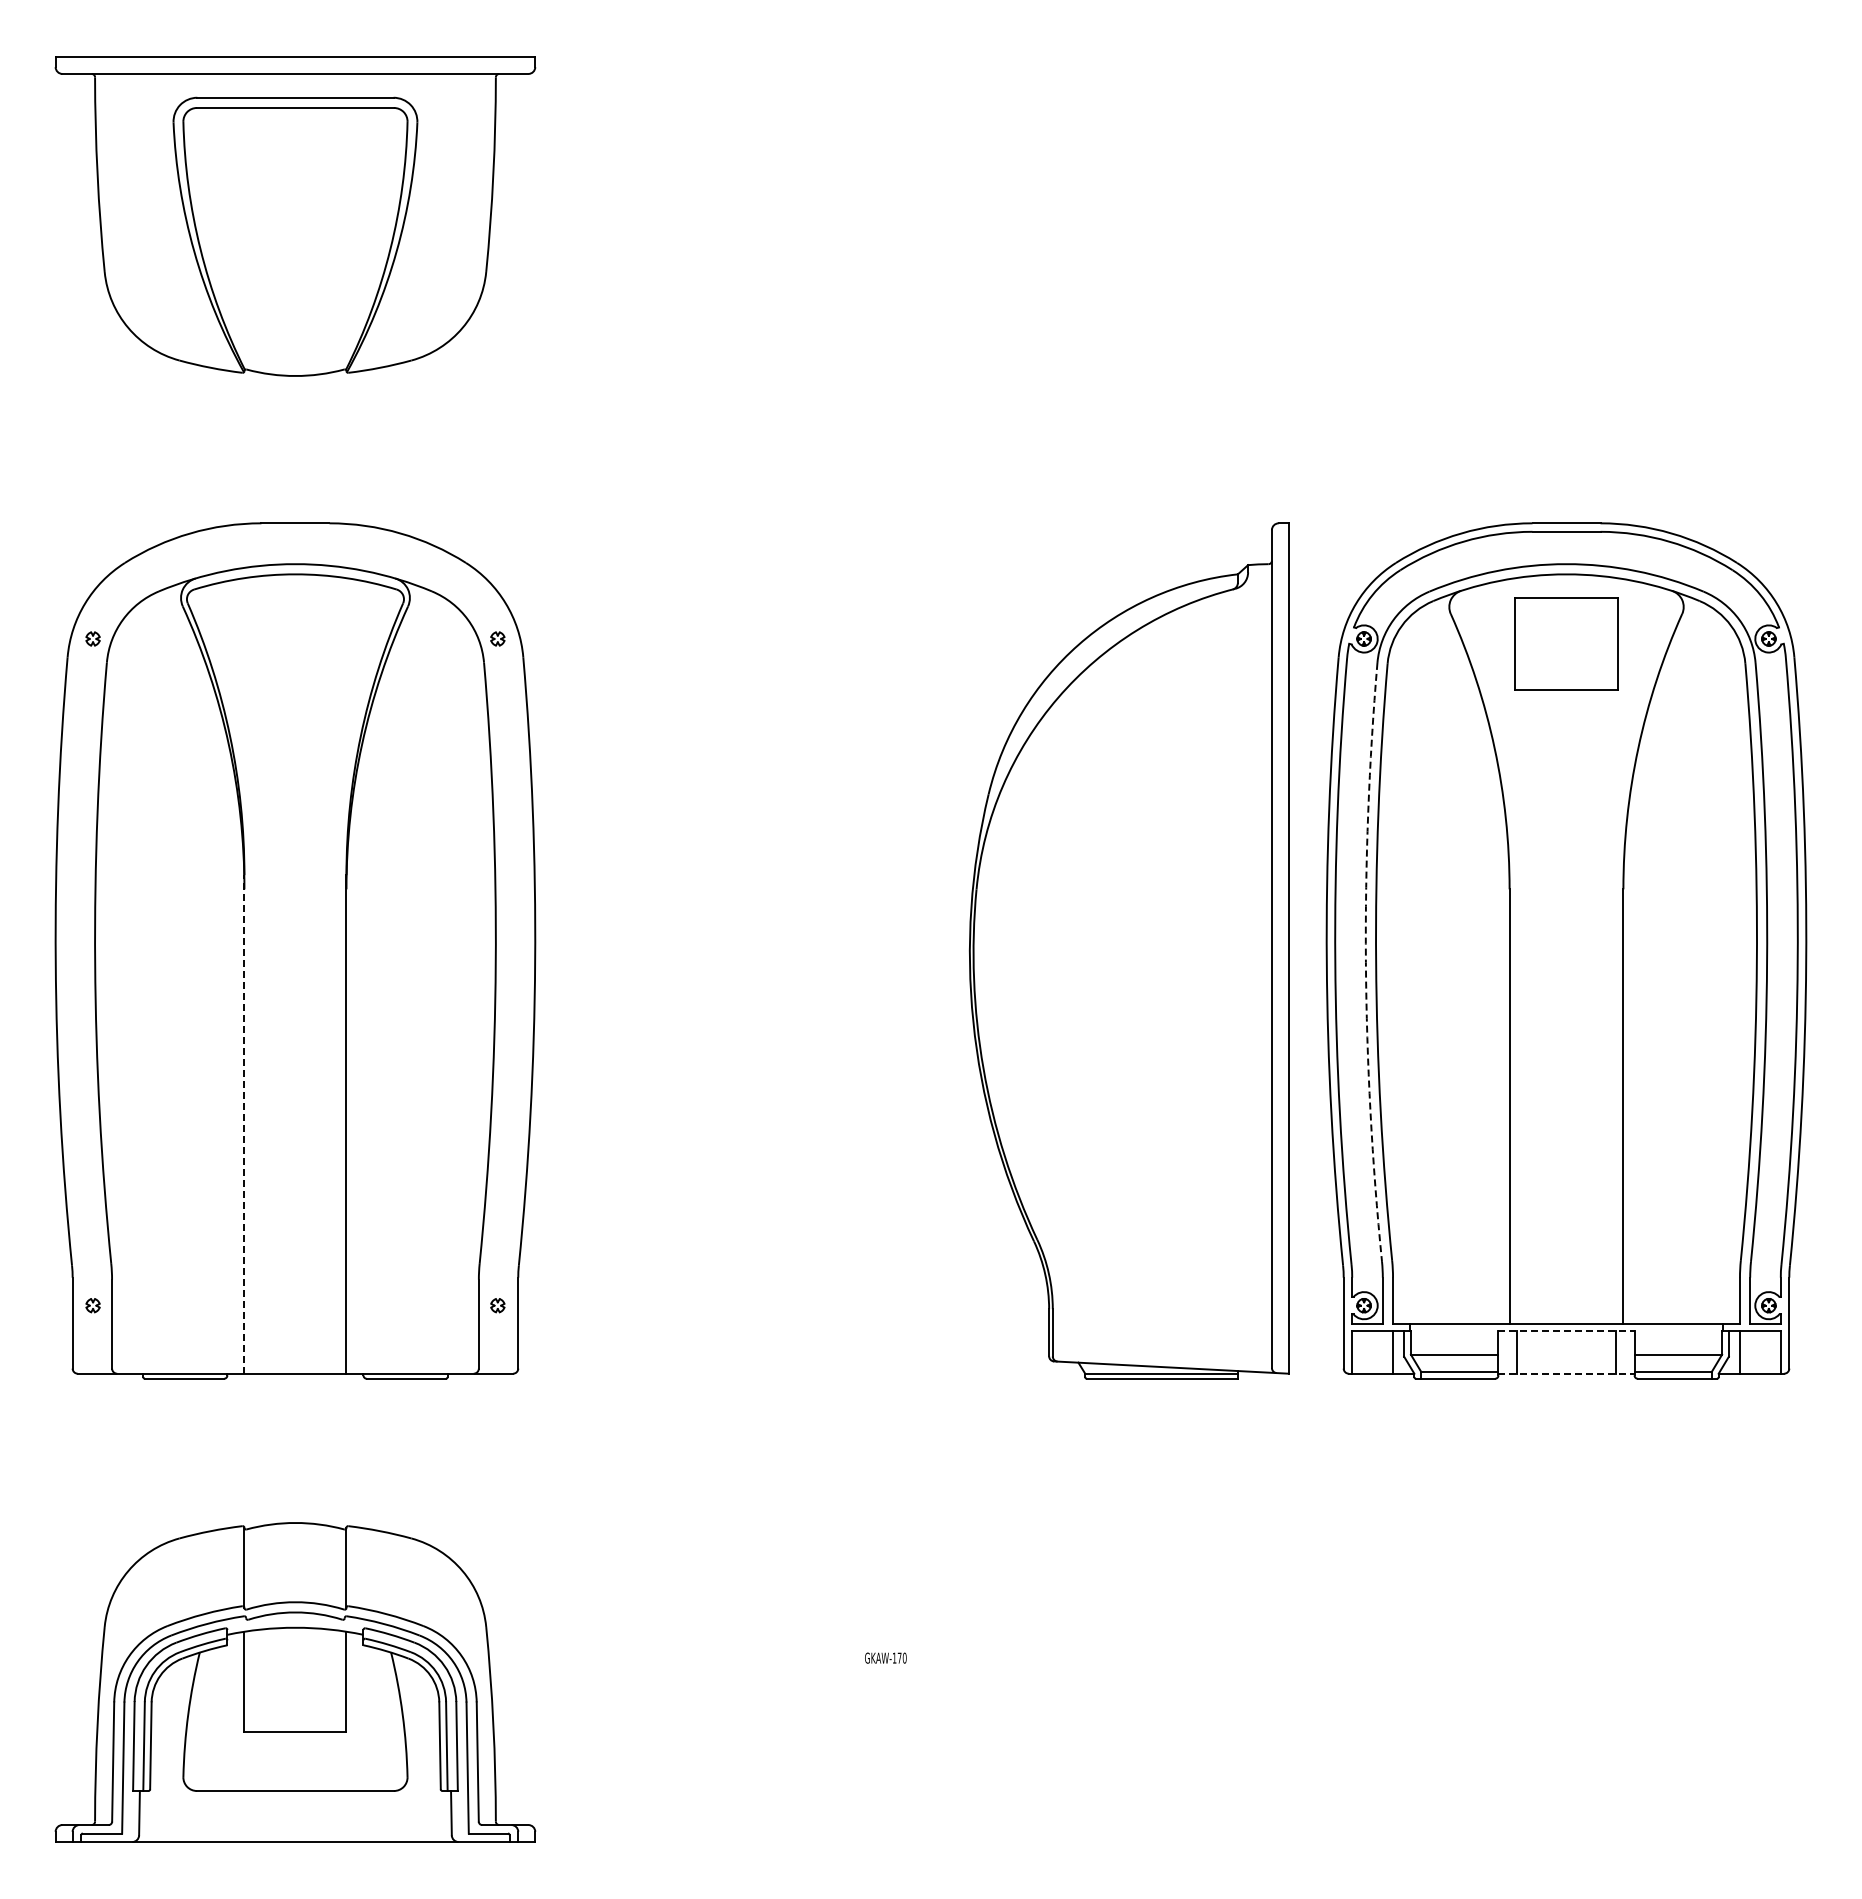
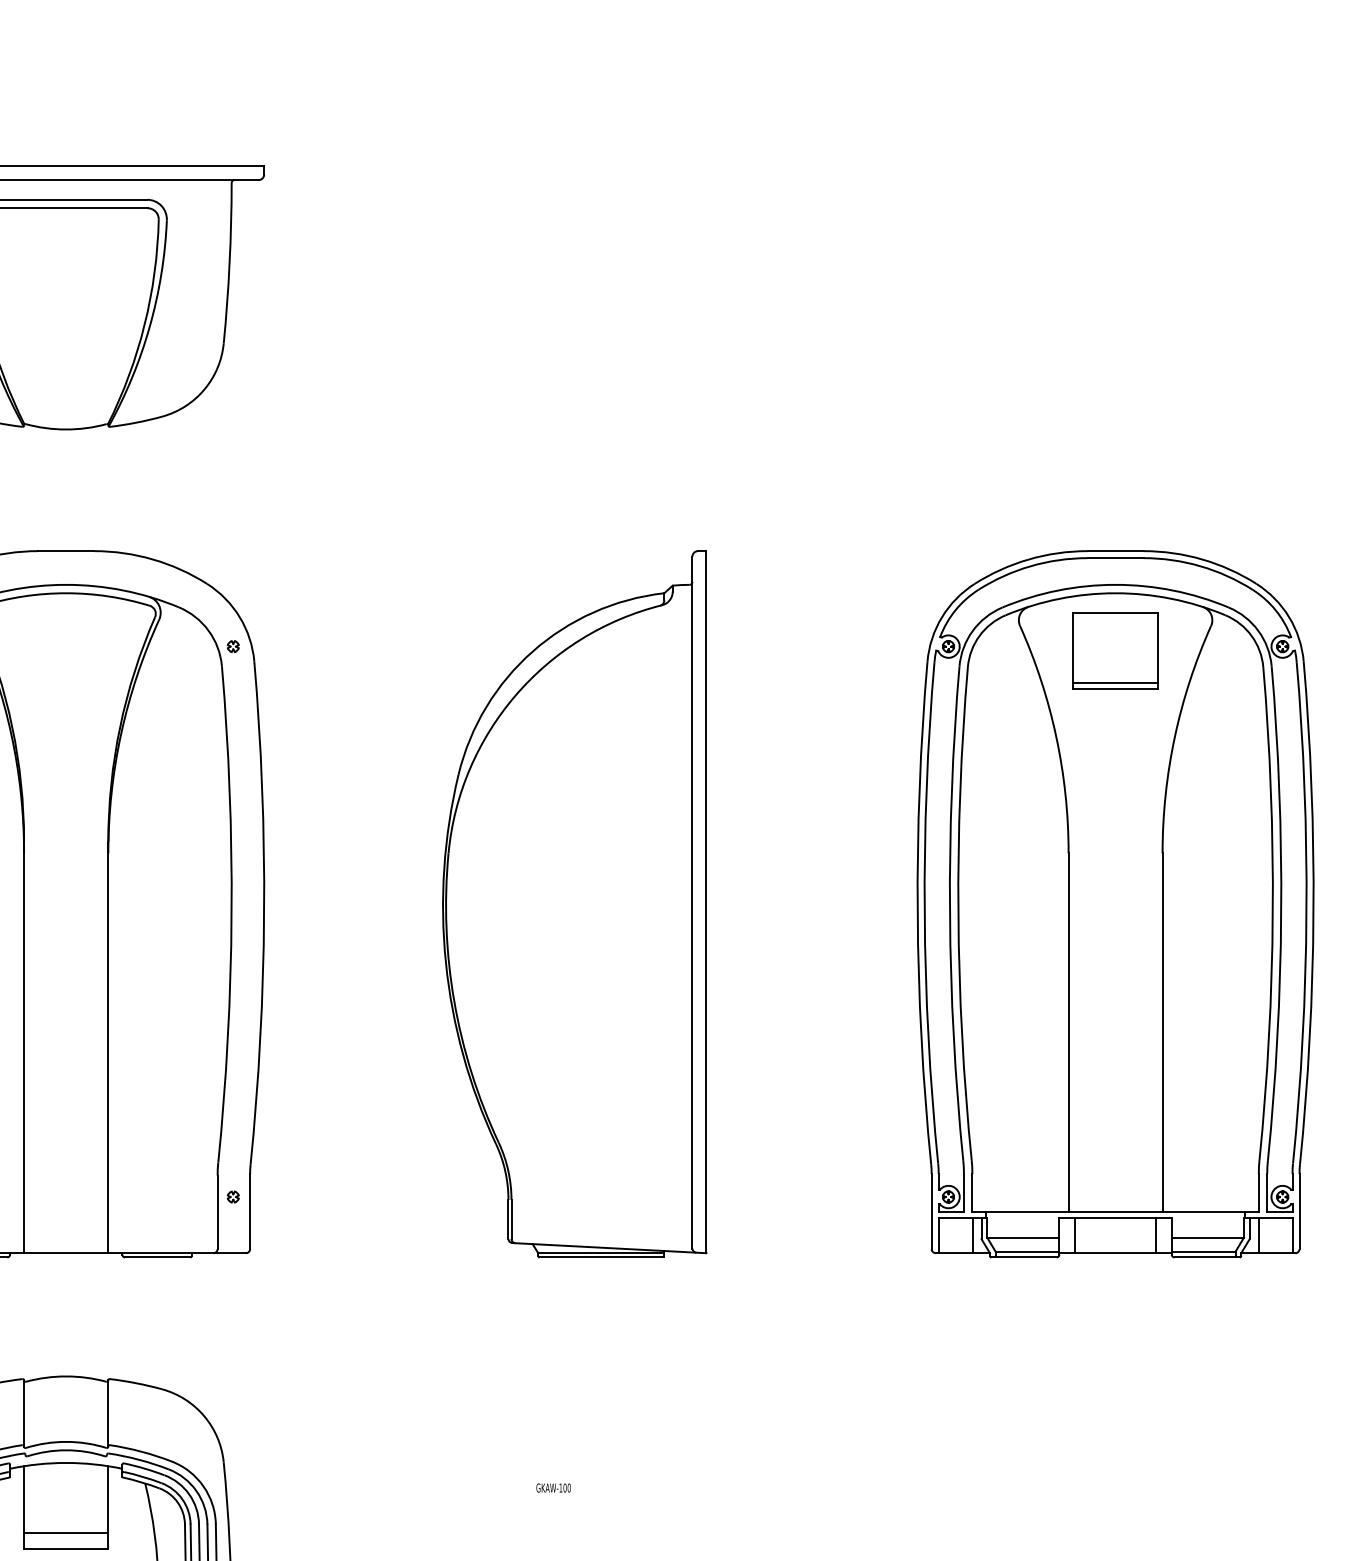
line: (1566, 683) -> (1115, 683), added
part: (1129, 950) -> (574, 903), moved
arc: (1365, 962) -> (949, 913), dashed -> solid
line: (244, 1123) -> (24, 1046), dashed -> solid
line: (1567, 1331) -> (1116, 1218), dashed -> solid
line: (1567, 1373) -> (1116, 1253), dashed -> solid
text: (899, 1657) -> (564, 1487), GKAW-170 -> GKAW-100
line: (295, 1712) -> (66, 1532), added

